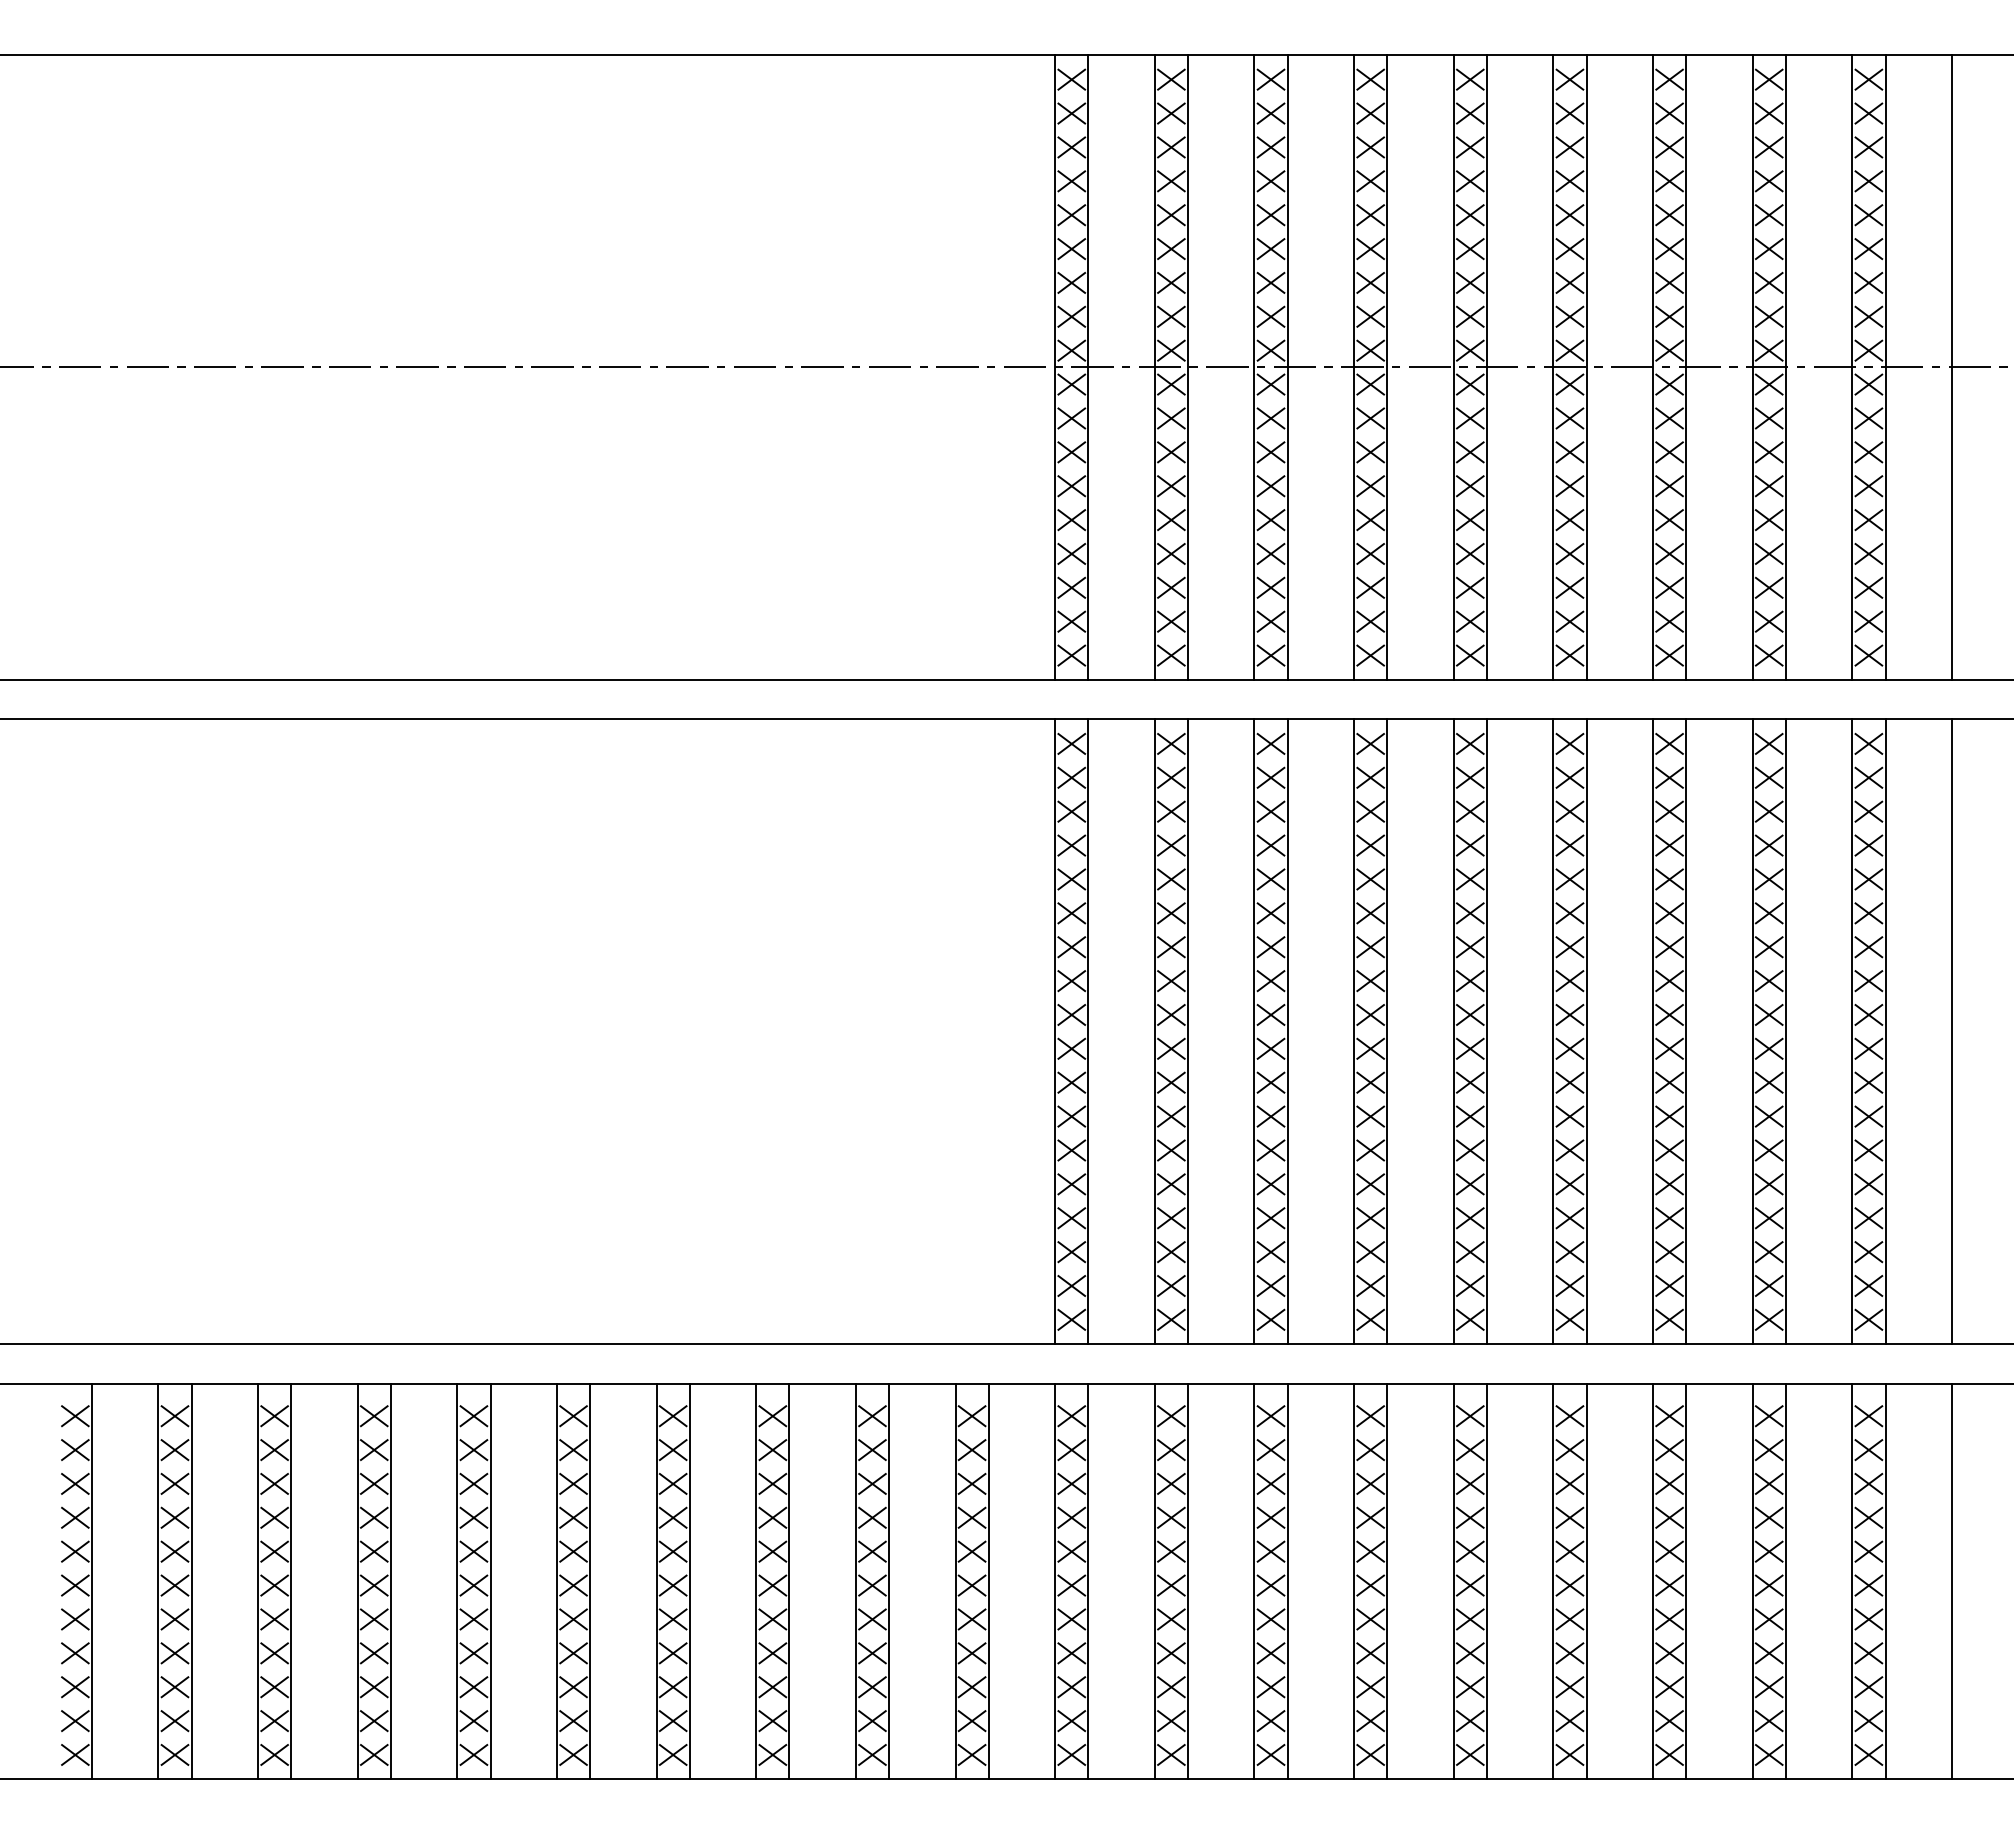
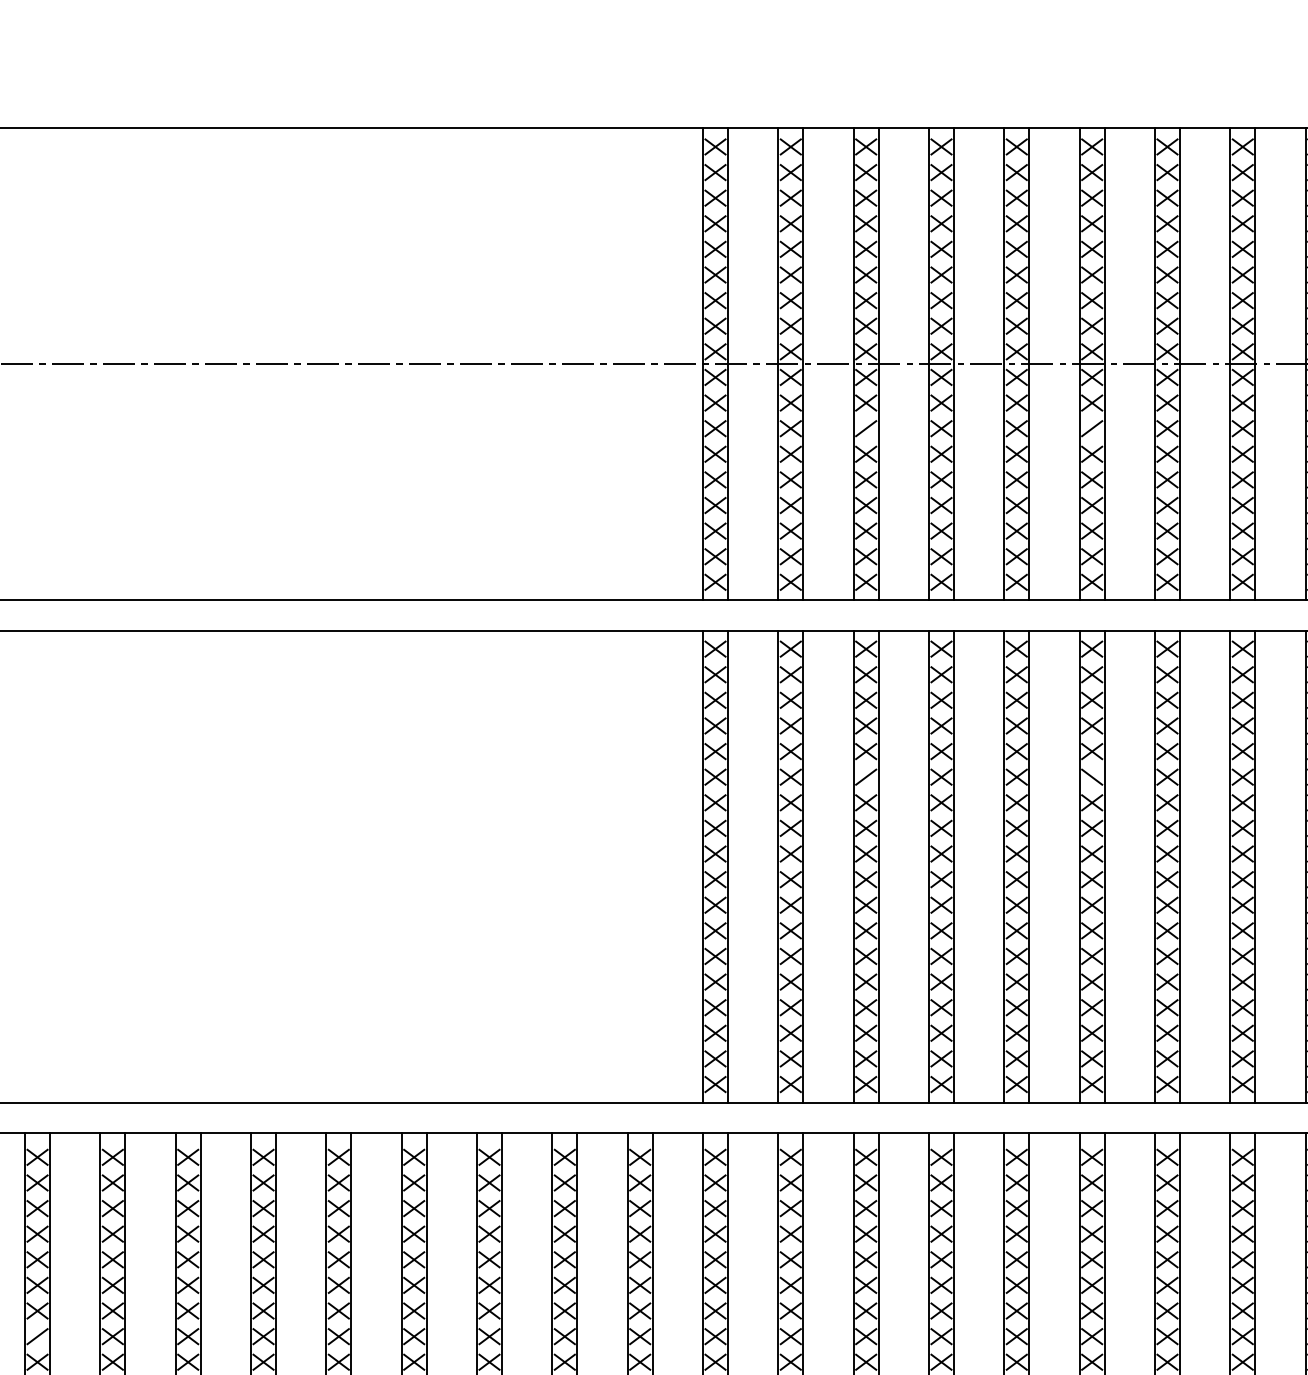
line: (1270, 452) -> (865, 428), removed
line: (1569, 452) -> (1091, 428), removed
line: (1270, 913) -> (865, 777), removed
line: (1569, 913) -> (1091, 777), removed
line: (174, 1653) -> (37, 1336), removed

